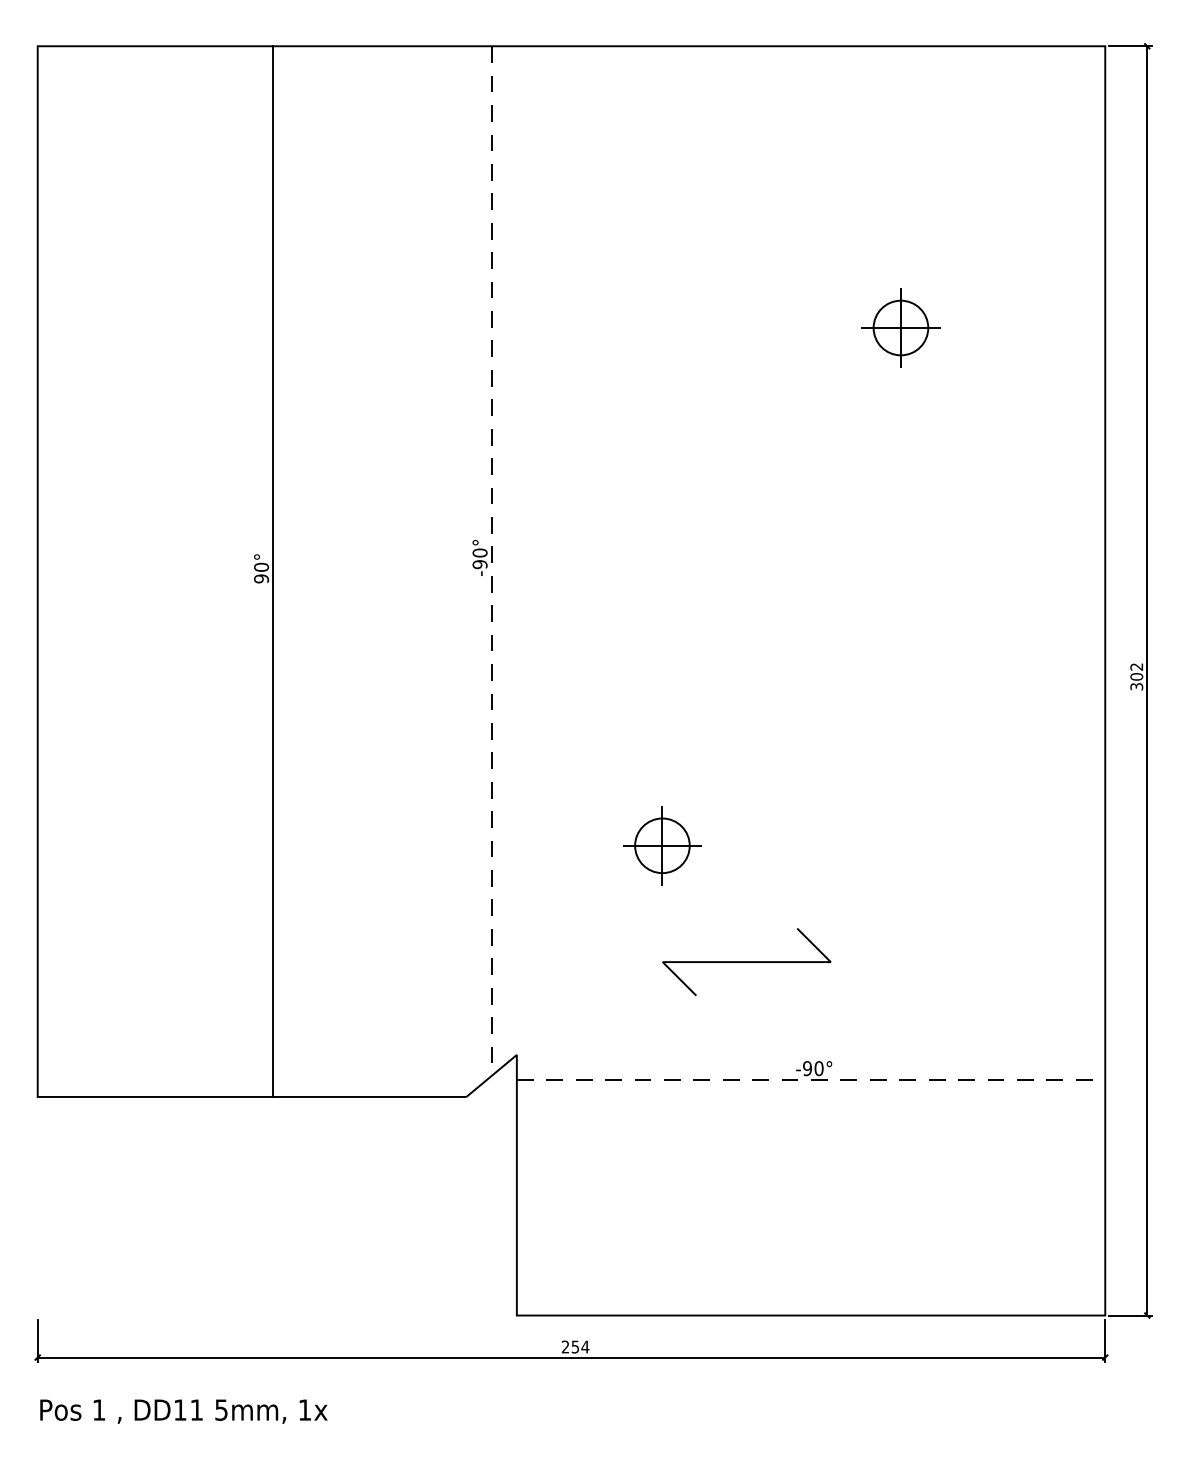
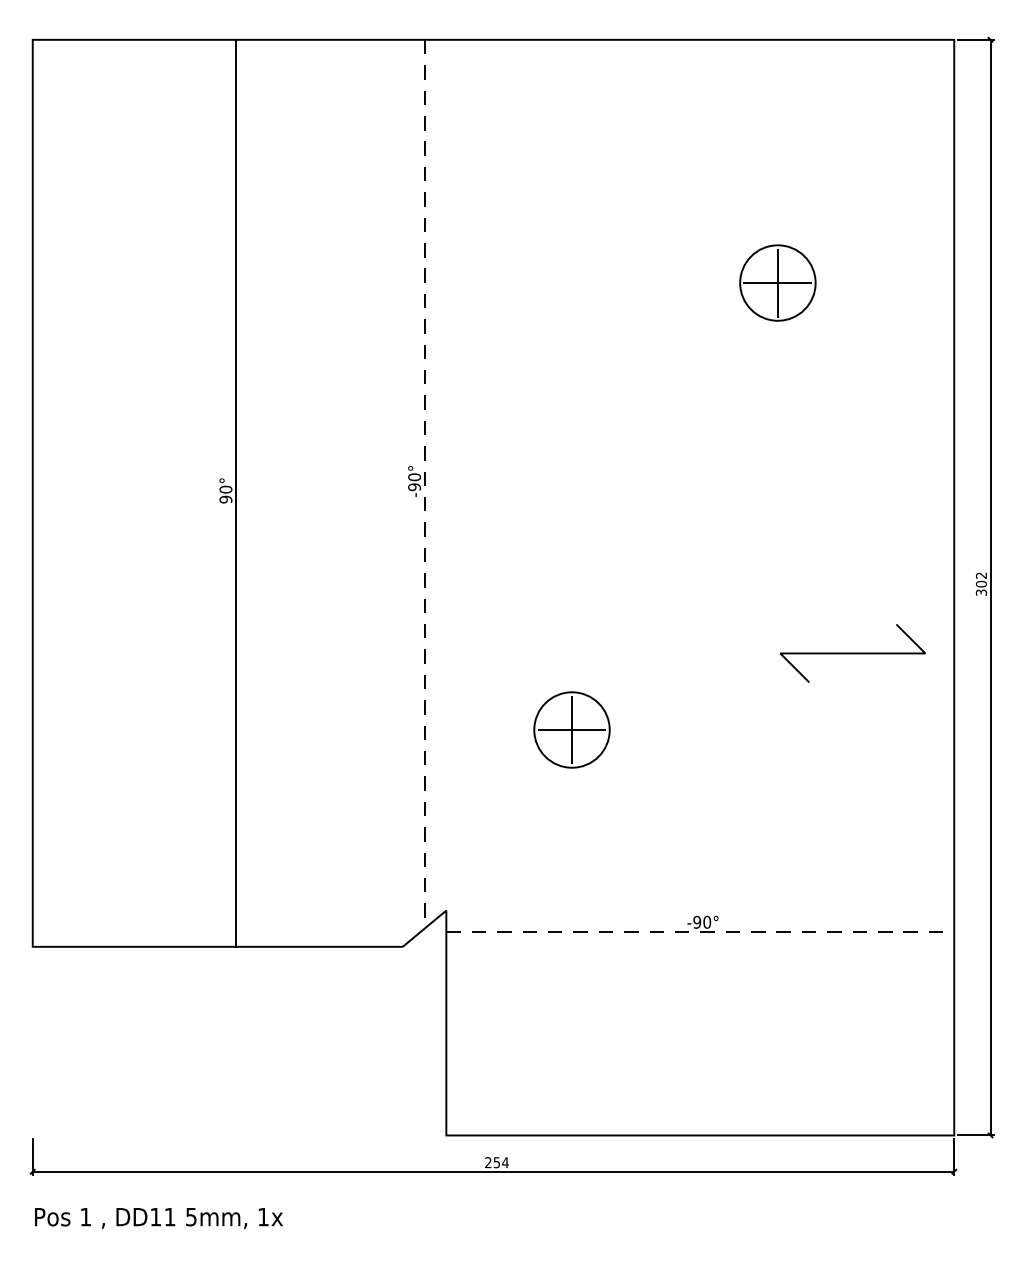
circle: (900, 327) -> (777, 282), size x1.6
circle: (662, 845) -> (572, 729), size x1.6
part: (746, 962) -> (852, 653), moved

